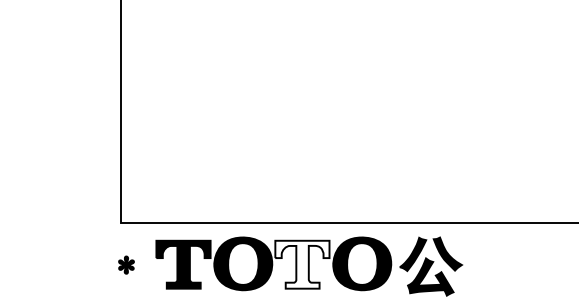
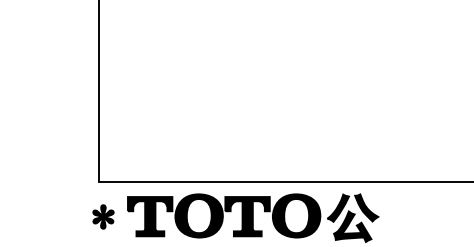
part: (126, 264) -> (103, 216), size x1.67
fill: (302, 264) -> (247, 216), added

